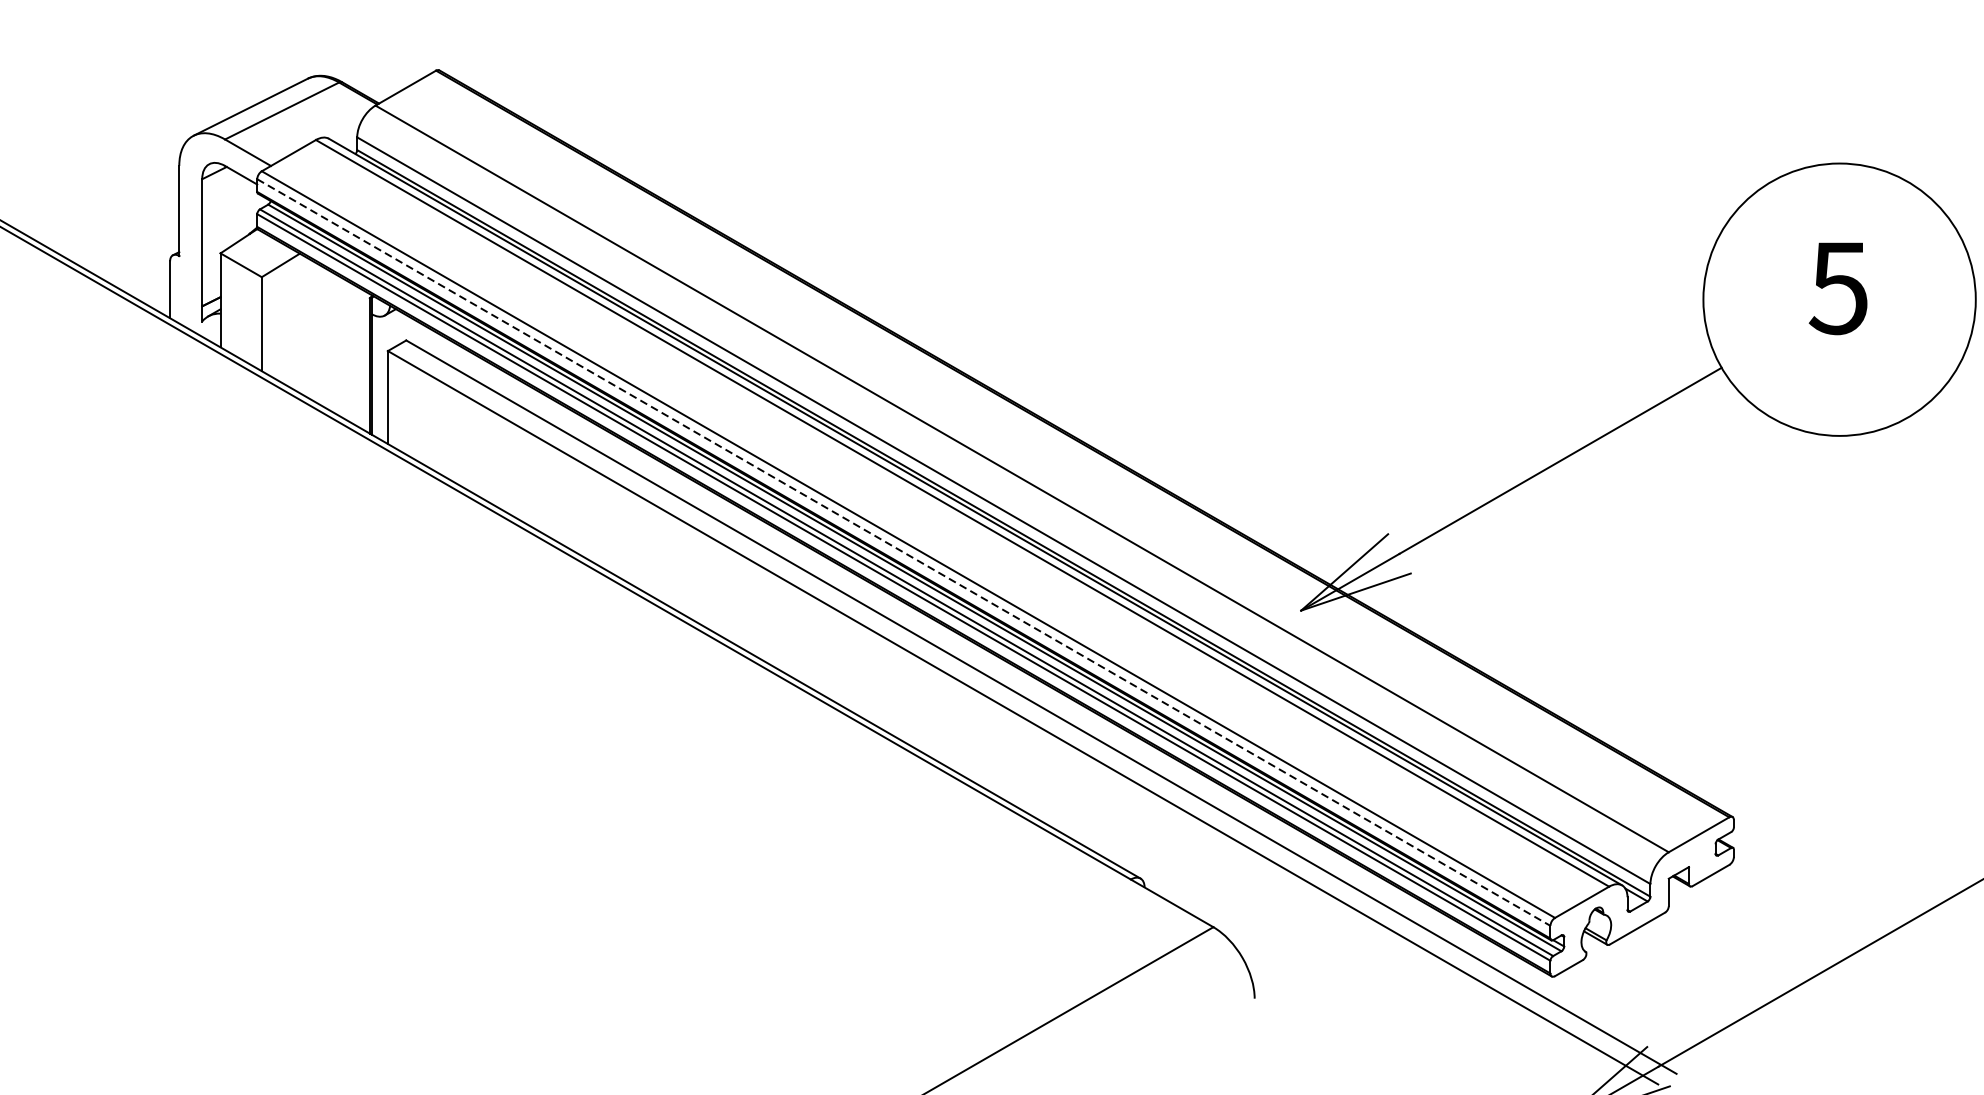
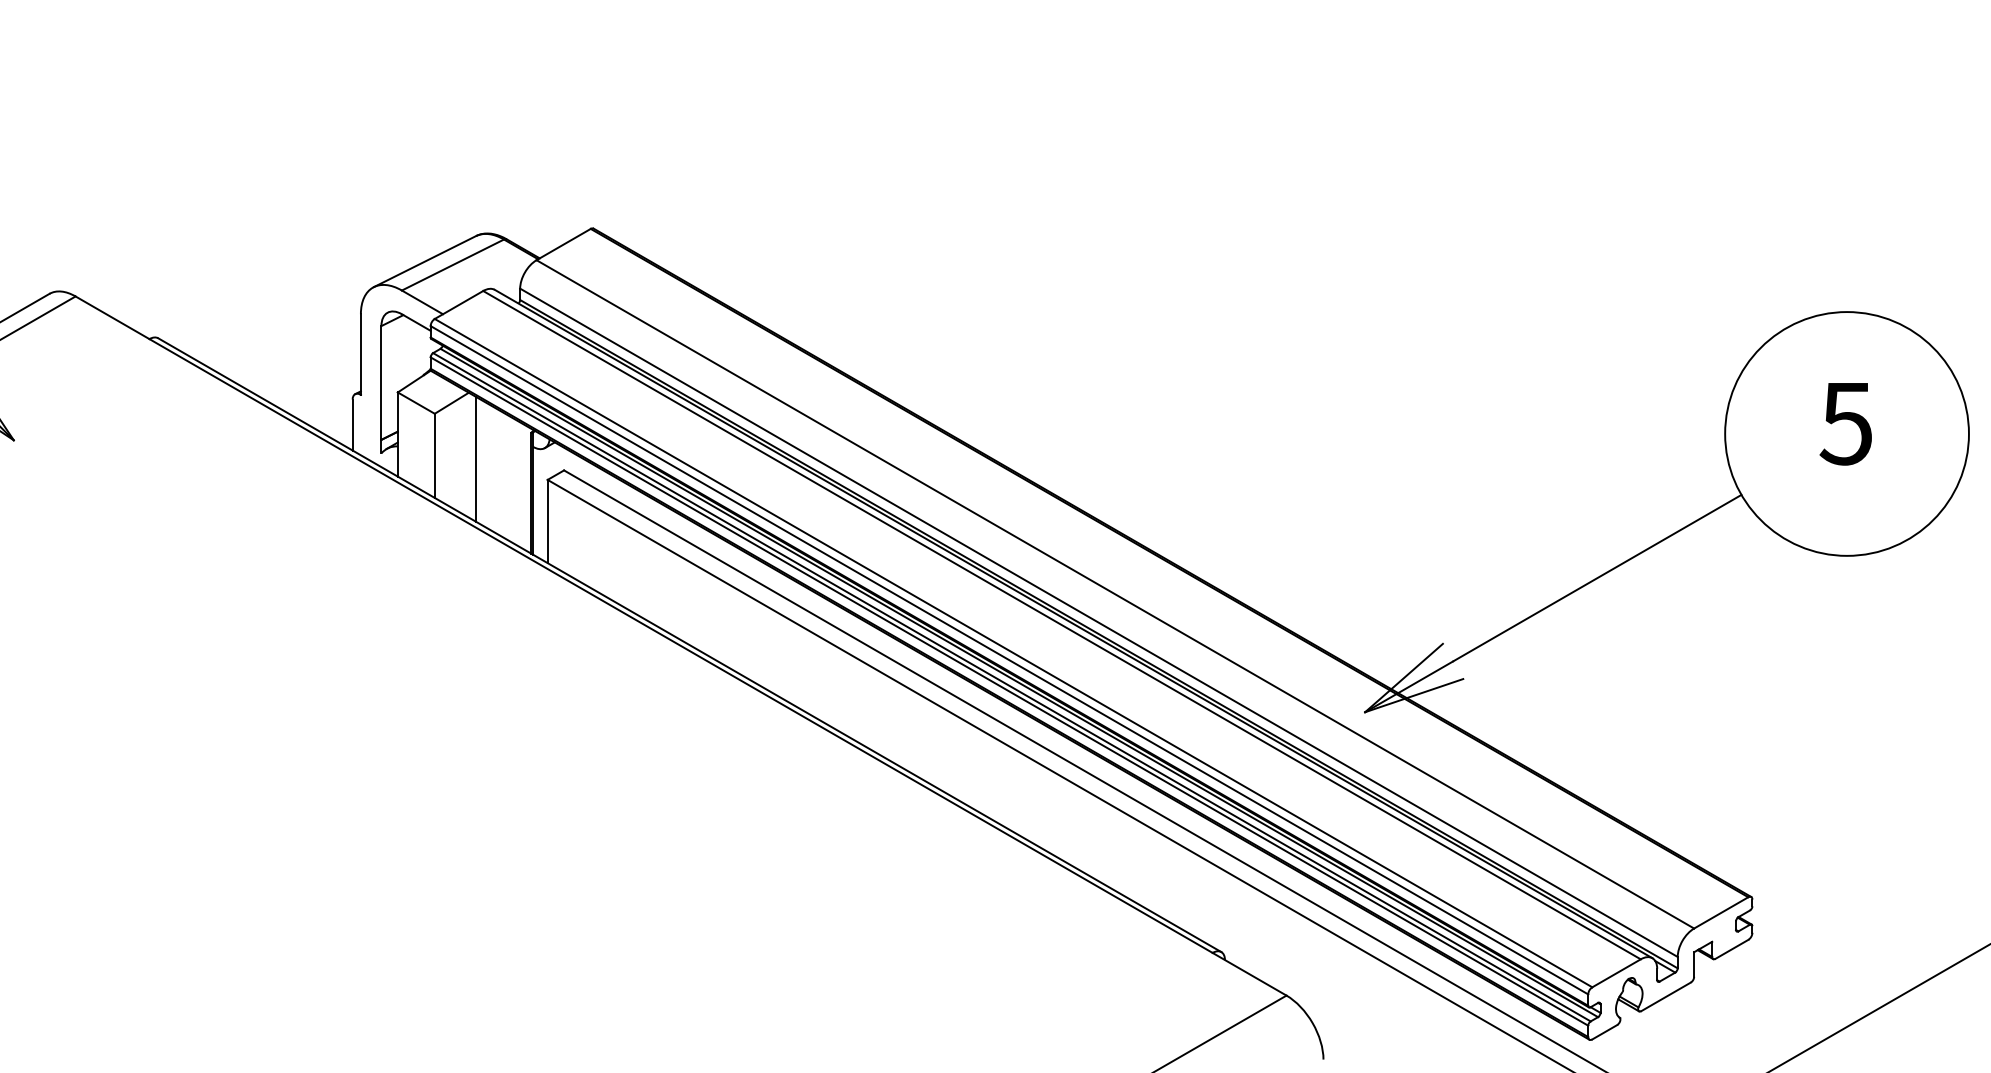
line: (307, 327) -> (475, 458), added
line: (903, 552) -> (1009, 660), dashed -> solid

